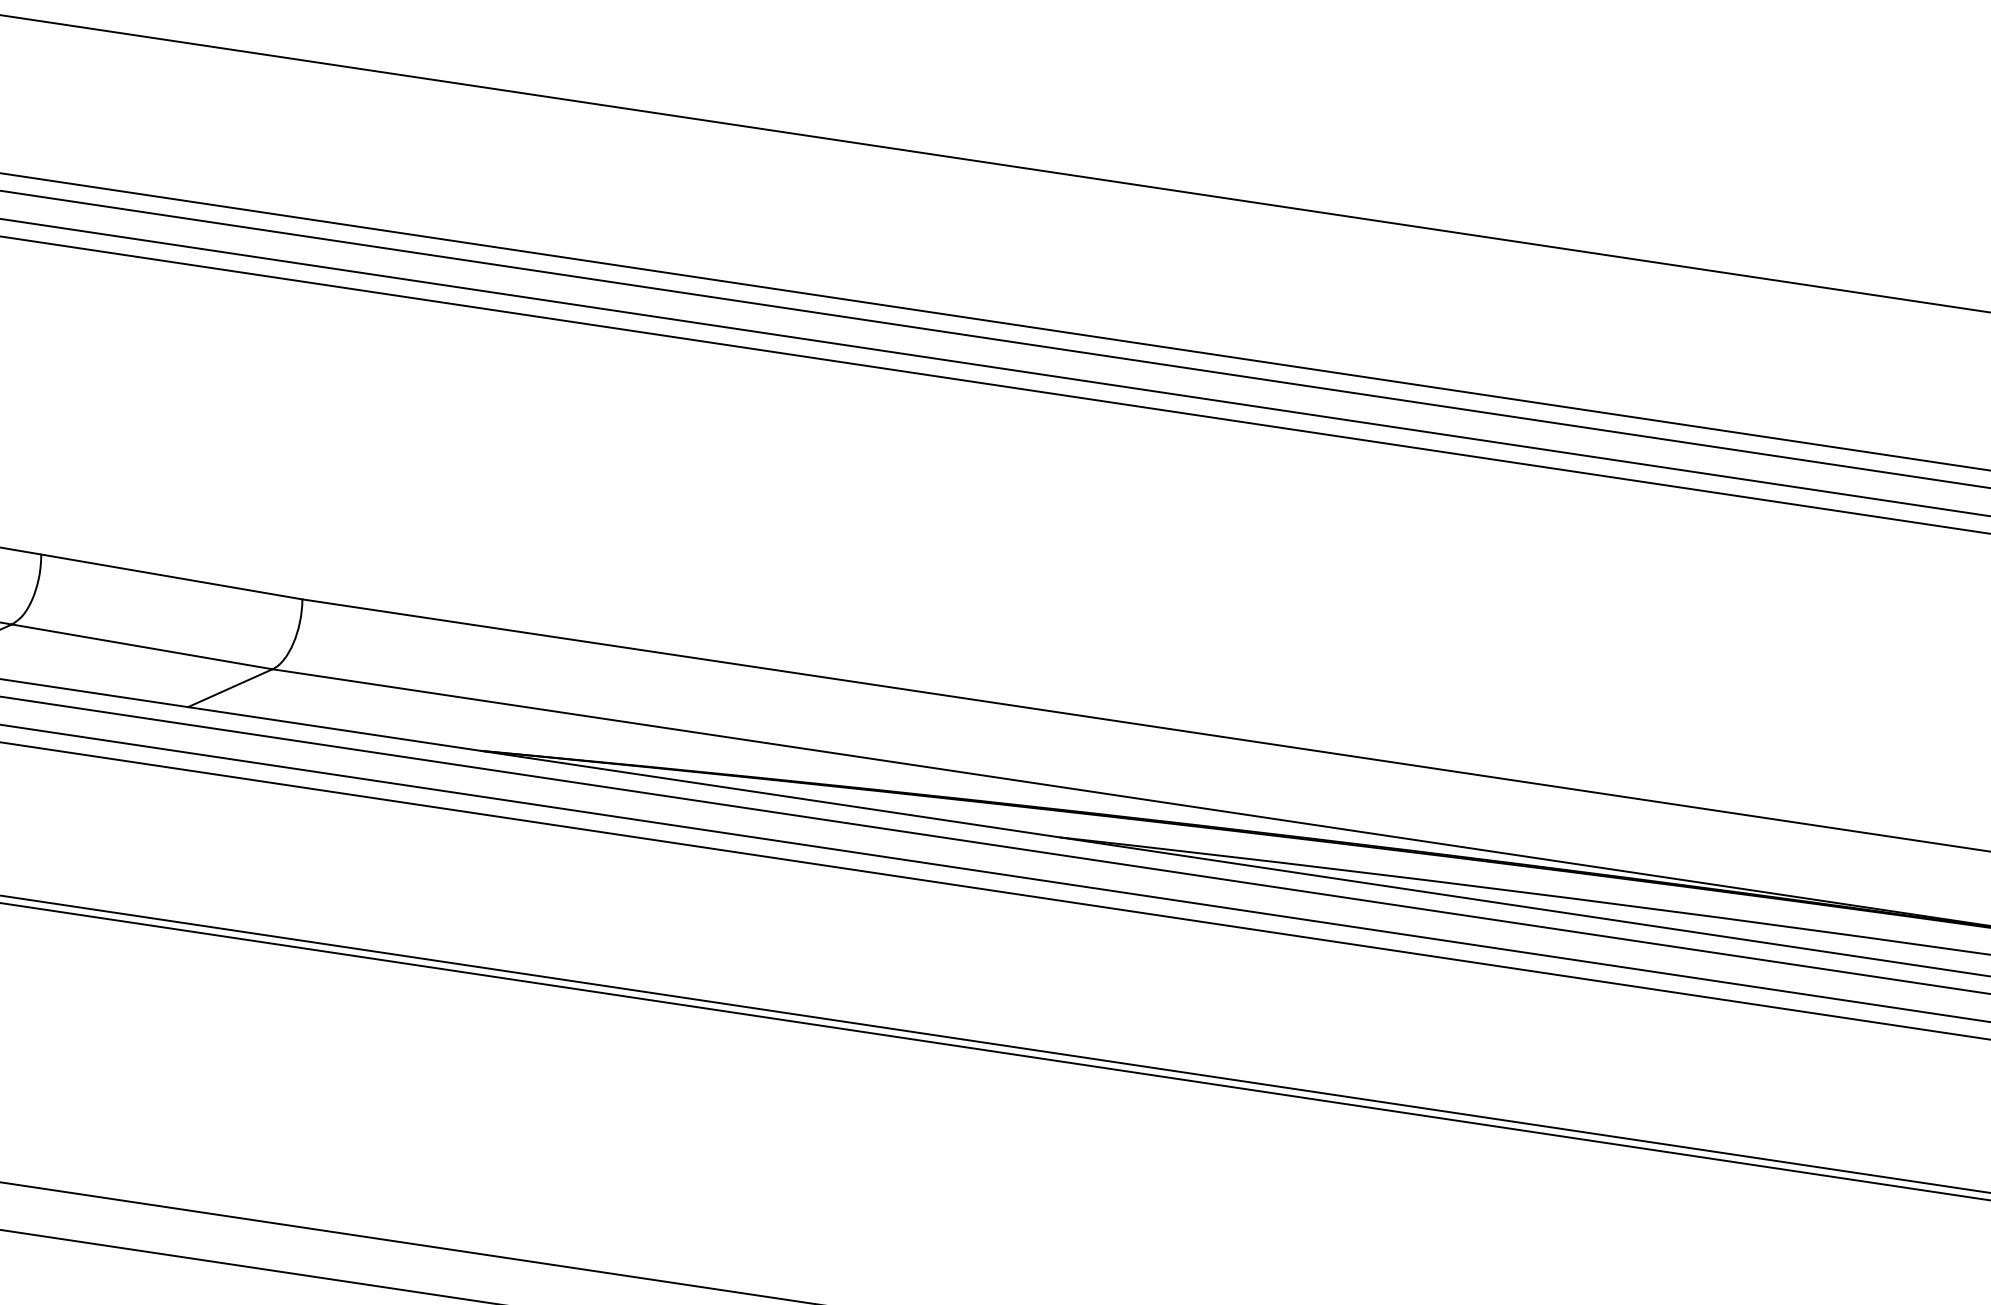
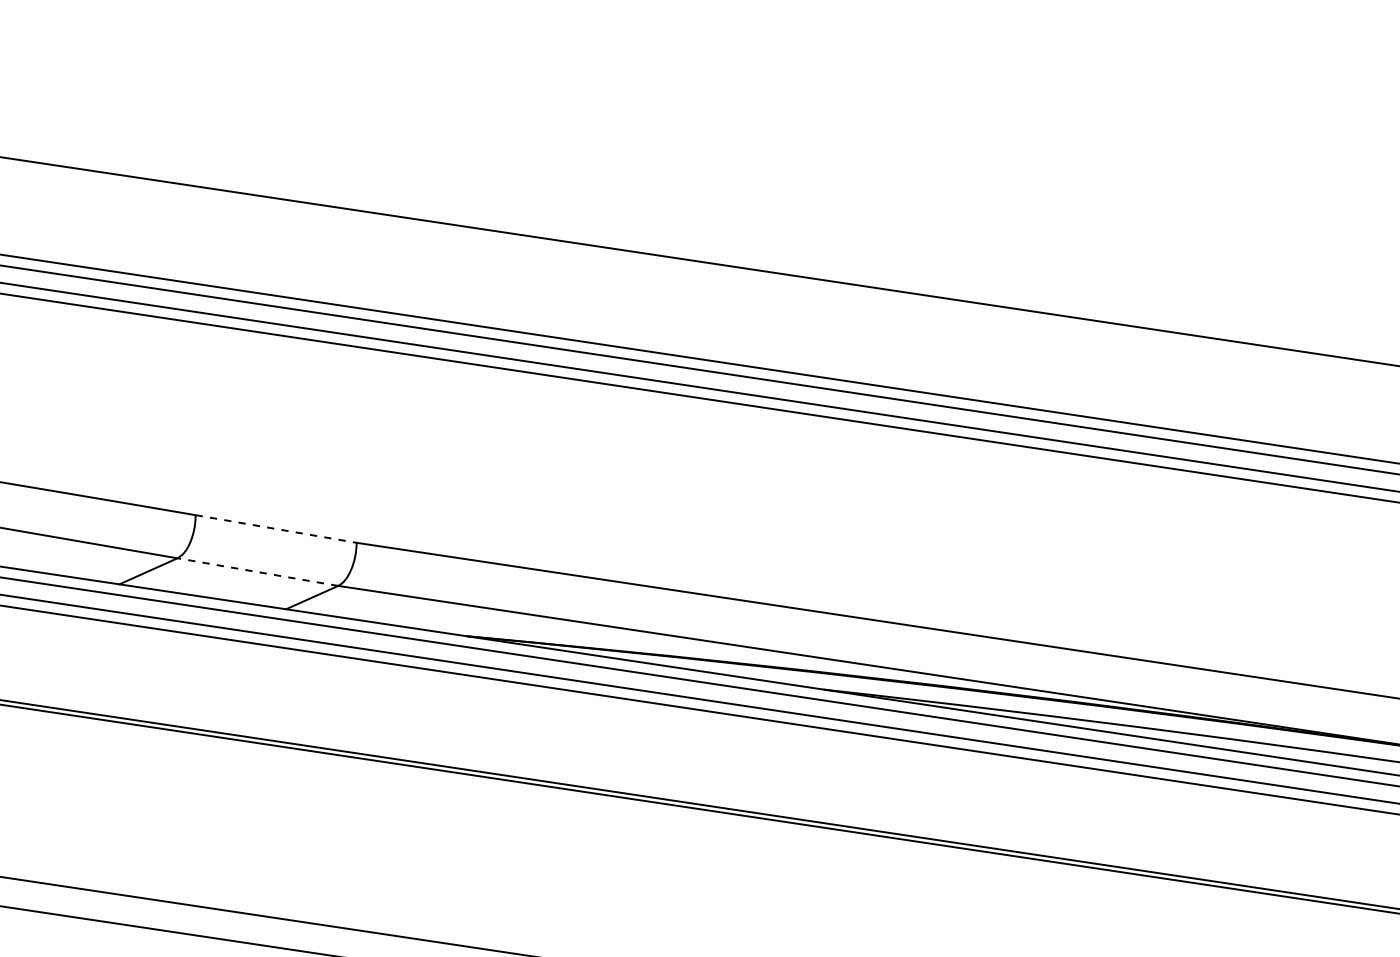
line: (172, 577) -> (276, 529), solid -> dashed
line: (141, 647) -> (257, 572), solid -> dashed

